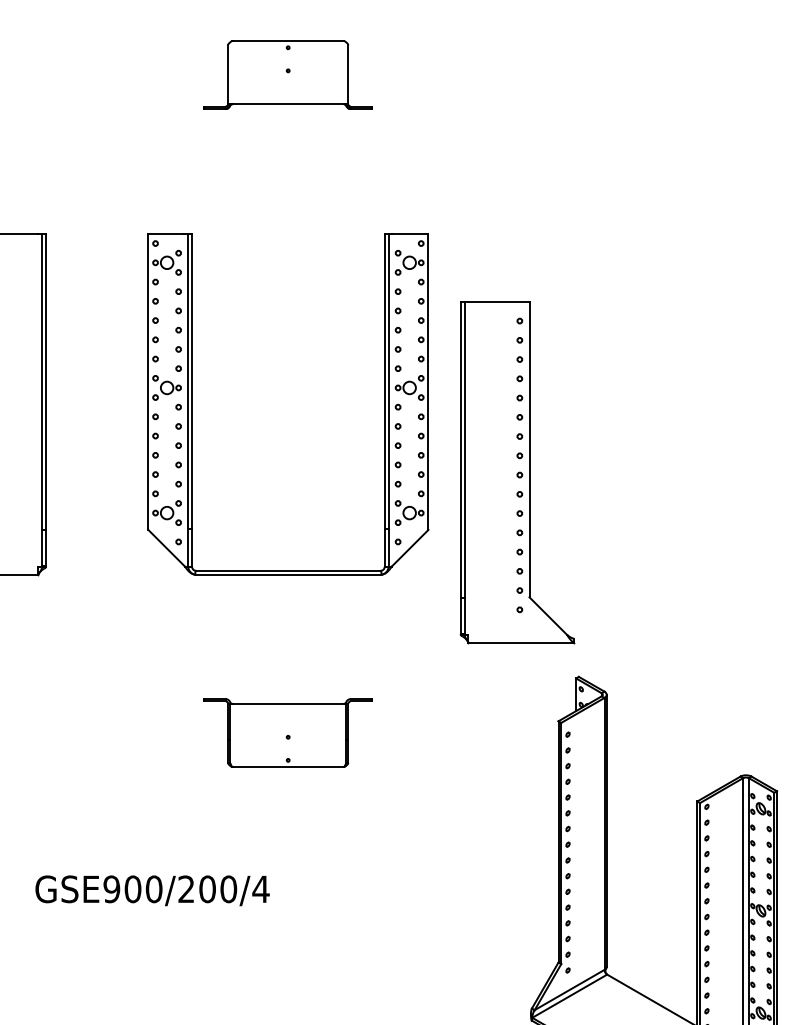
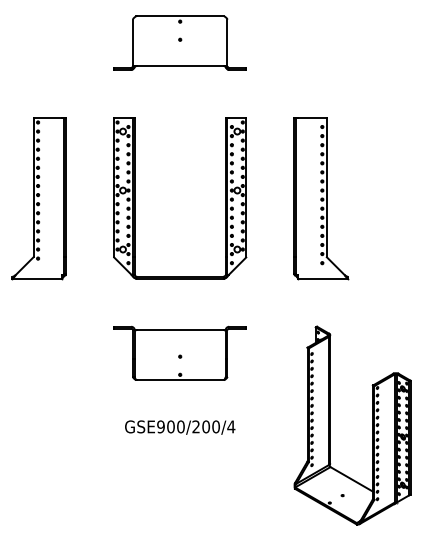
part: (286, 73) -> (179, 42), size x1.67
part: (518, 472) -> (321, 198), moved
part: (286, 731) -> (179, 352), size x1.67
text: (153, 890) -> (180, 427), moved

